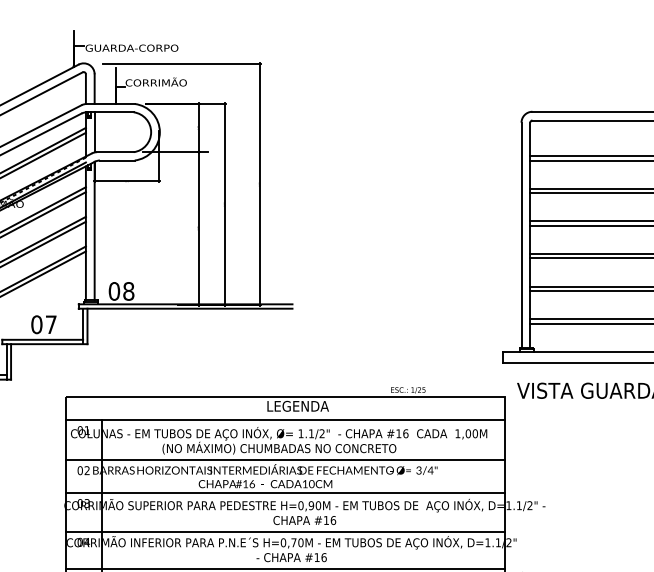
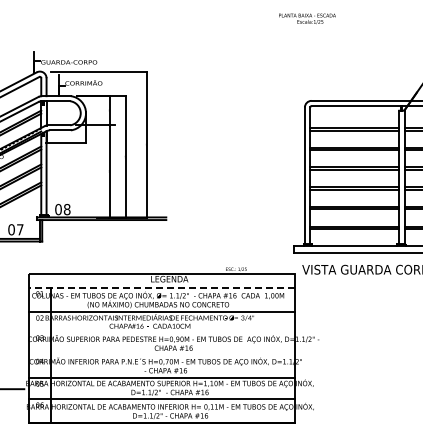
line: (284, 420) -> (161, 287), solid -> dashed
line: (284, 492) -> (161, 331), removed
line: (284, 532) -> (161, 355), removed

